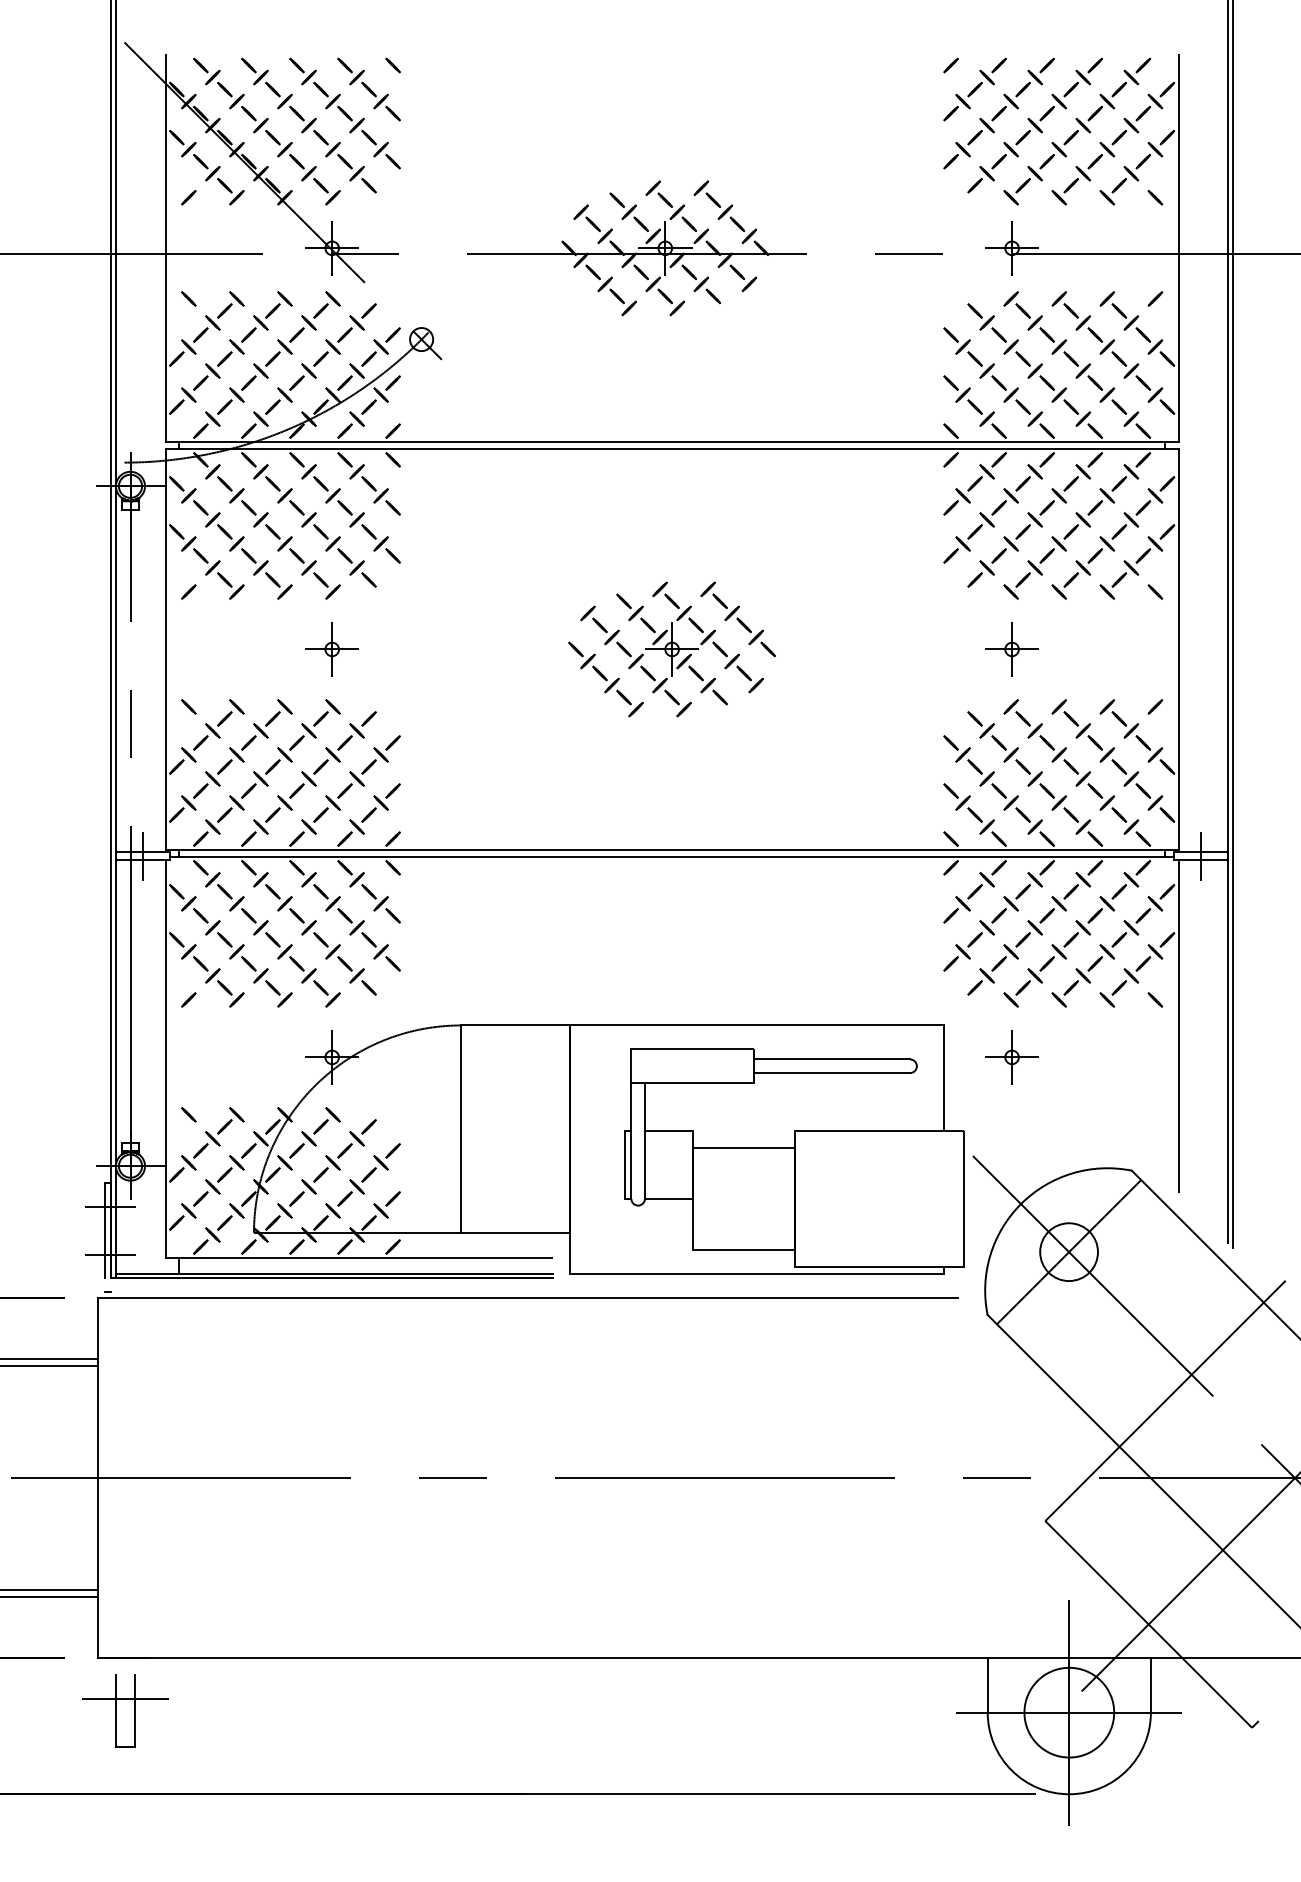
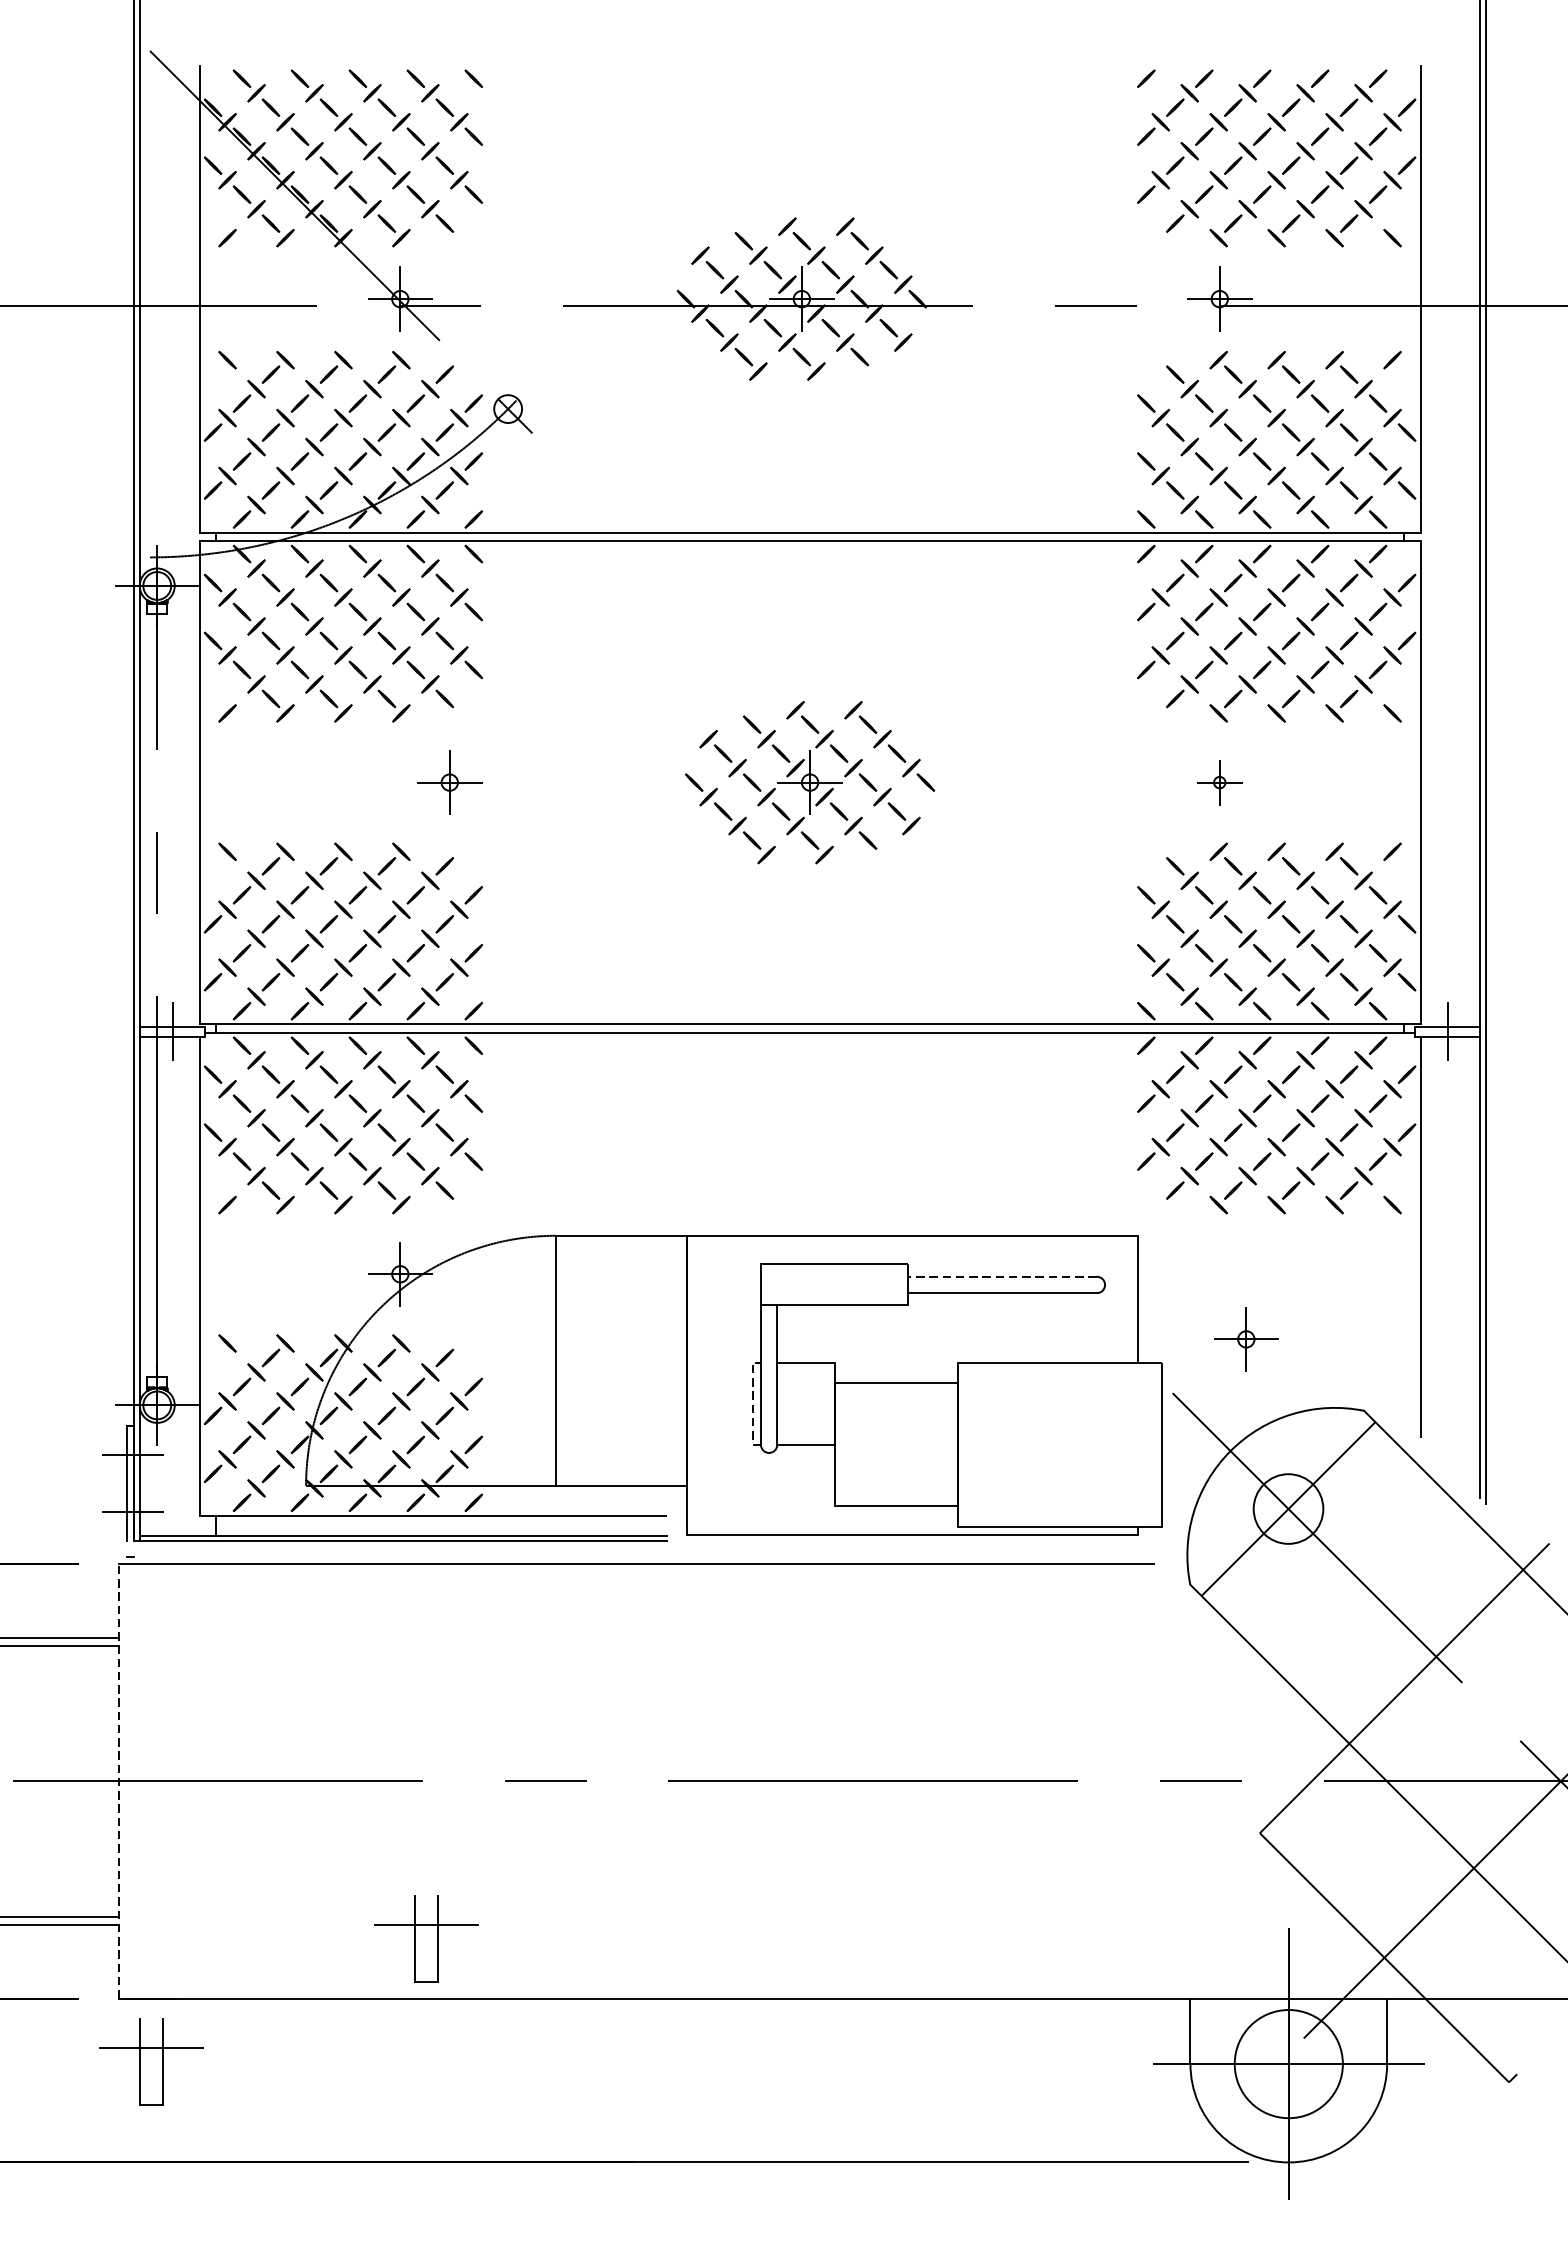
part: (331, 649) -> (448, 782), moved
part: (1011, 649) -> (1219, 782), size x0.7
part: (1011, 1057) -> (1245, 1339), moved
line: (831, 1059) -> (1002, 1276), solid -> dashed
line: (624, 1164) -> (752, 1403), solid -> dashed
line: (98, 1477) -> (118, 1780), solid -> dashed
part: (353, 1608) -> (426, 1938), added

